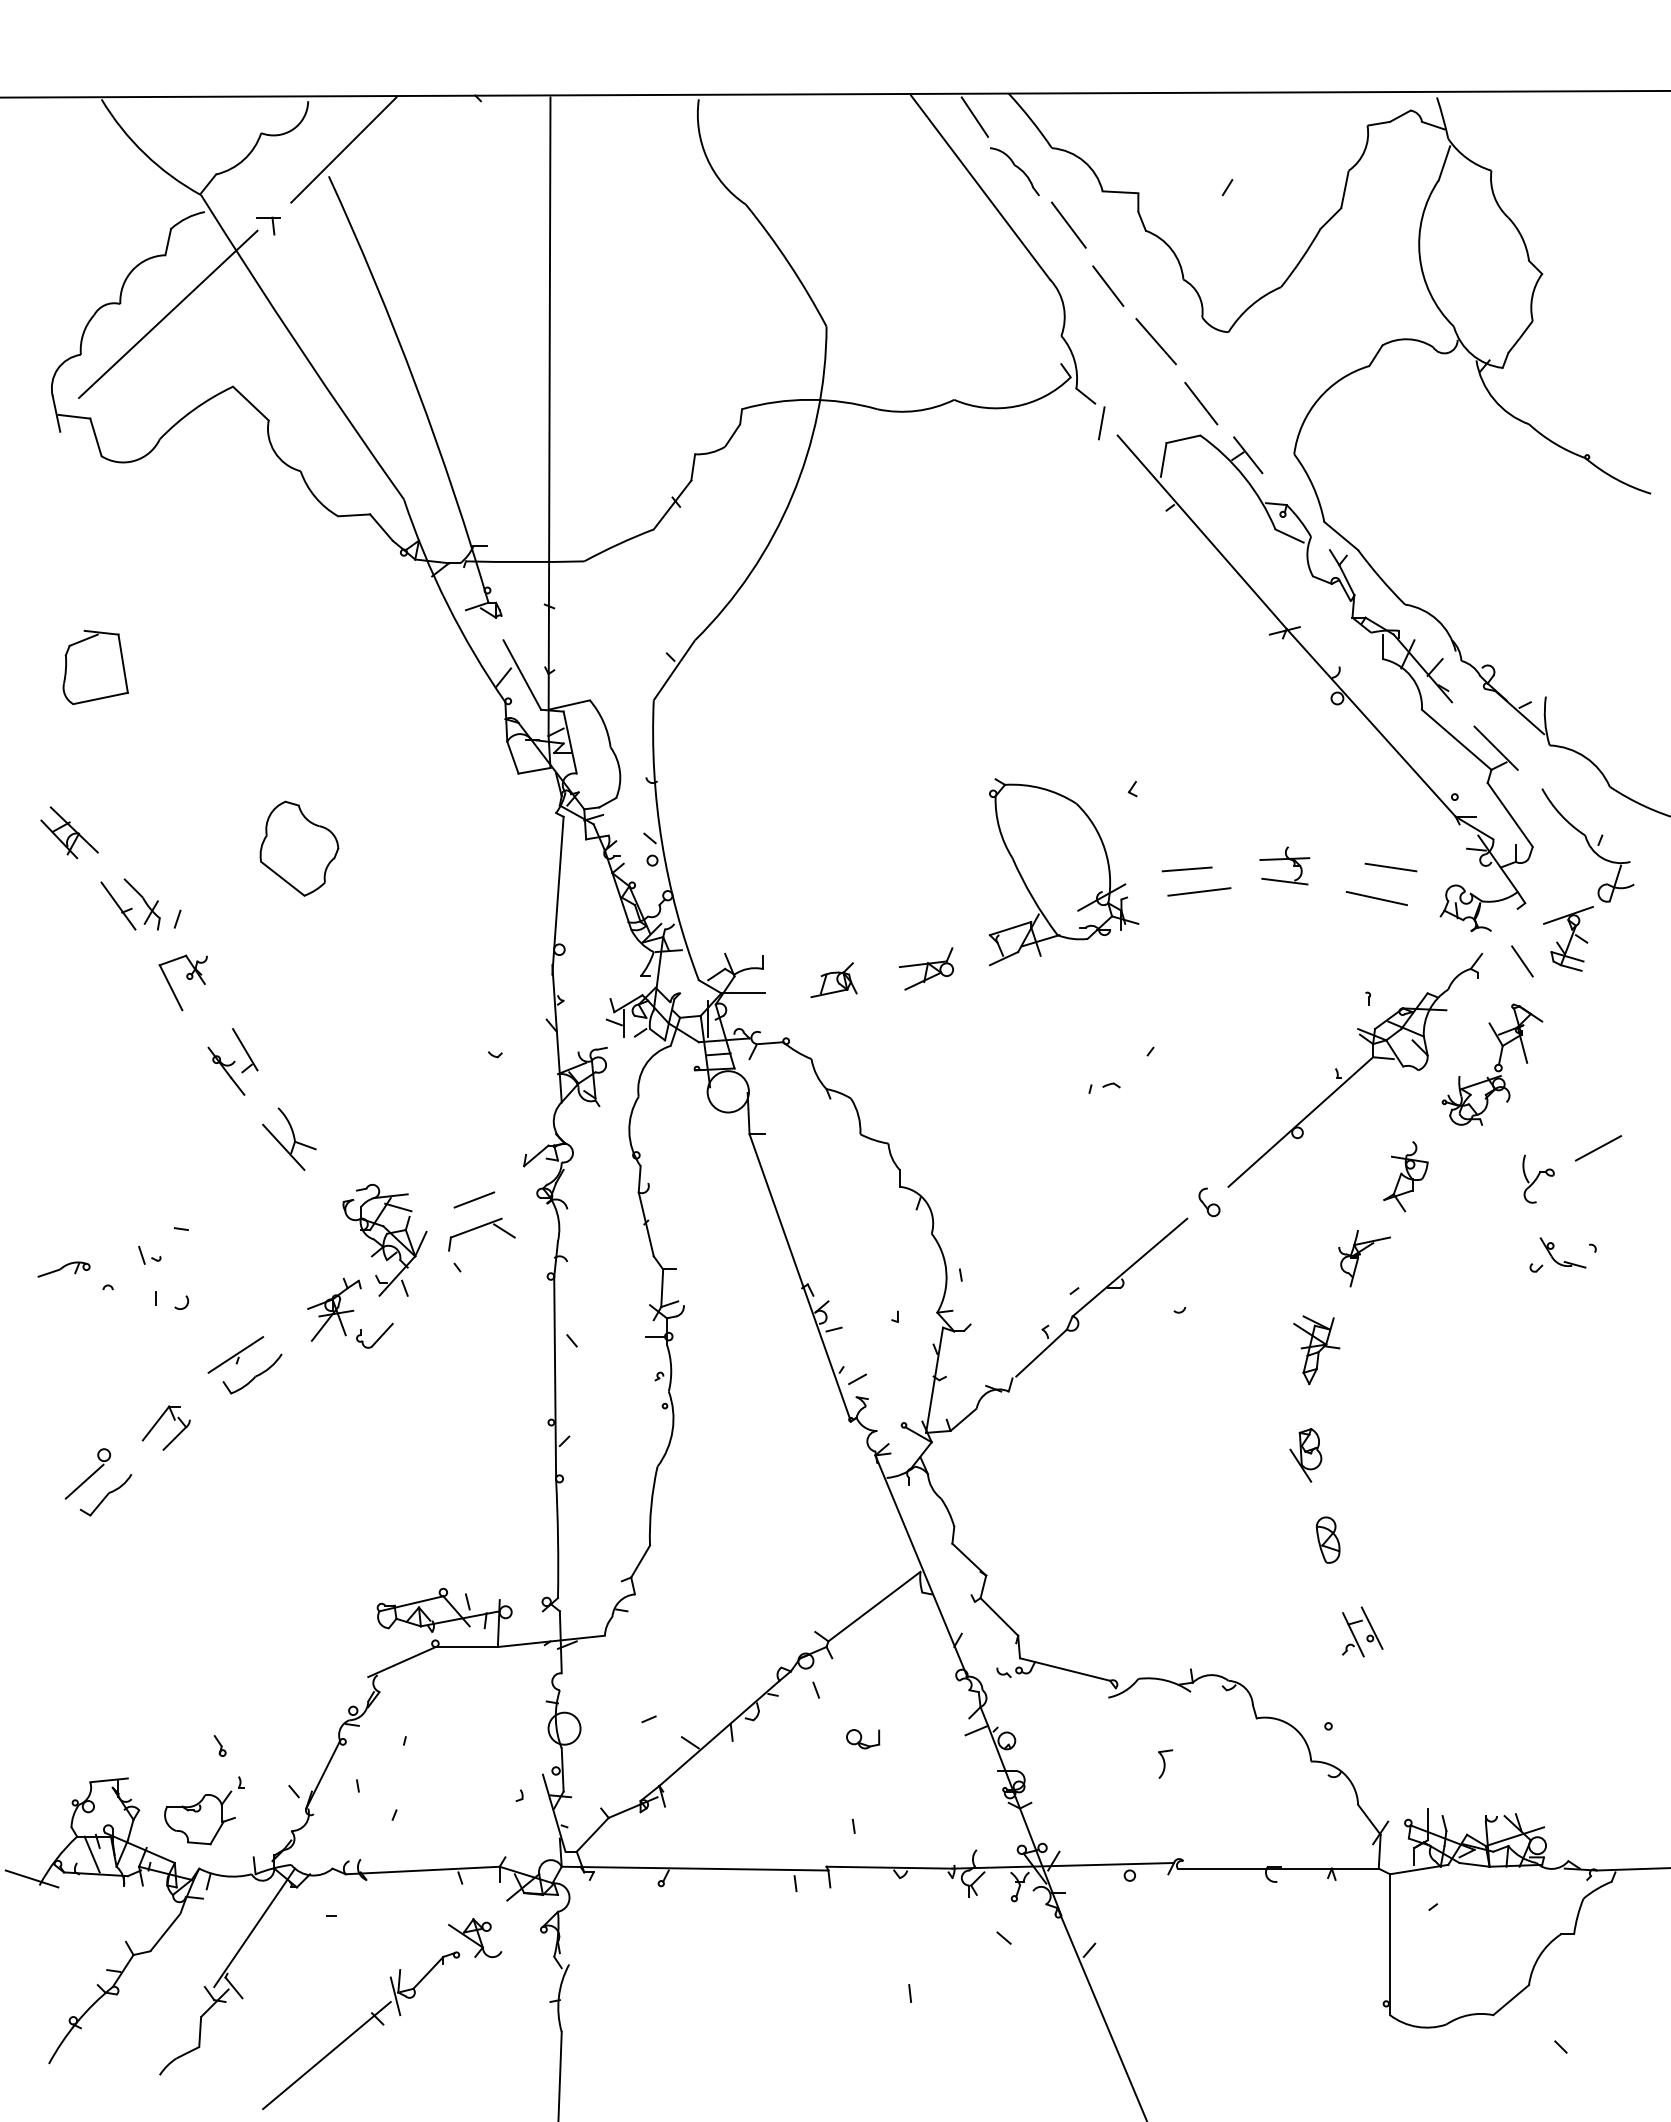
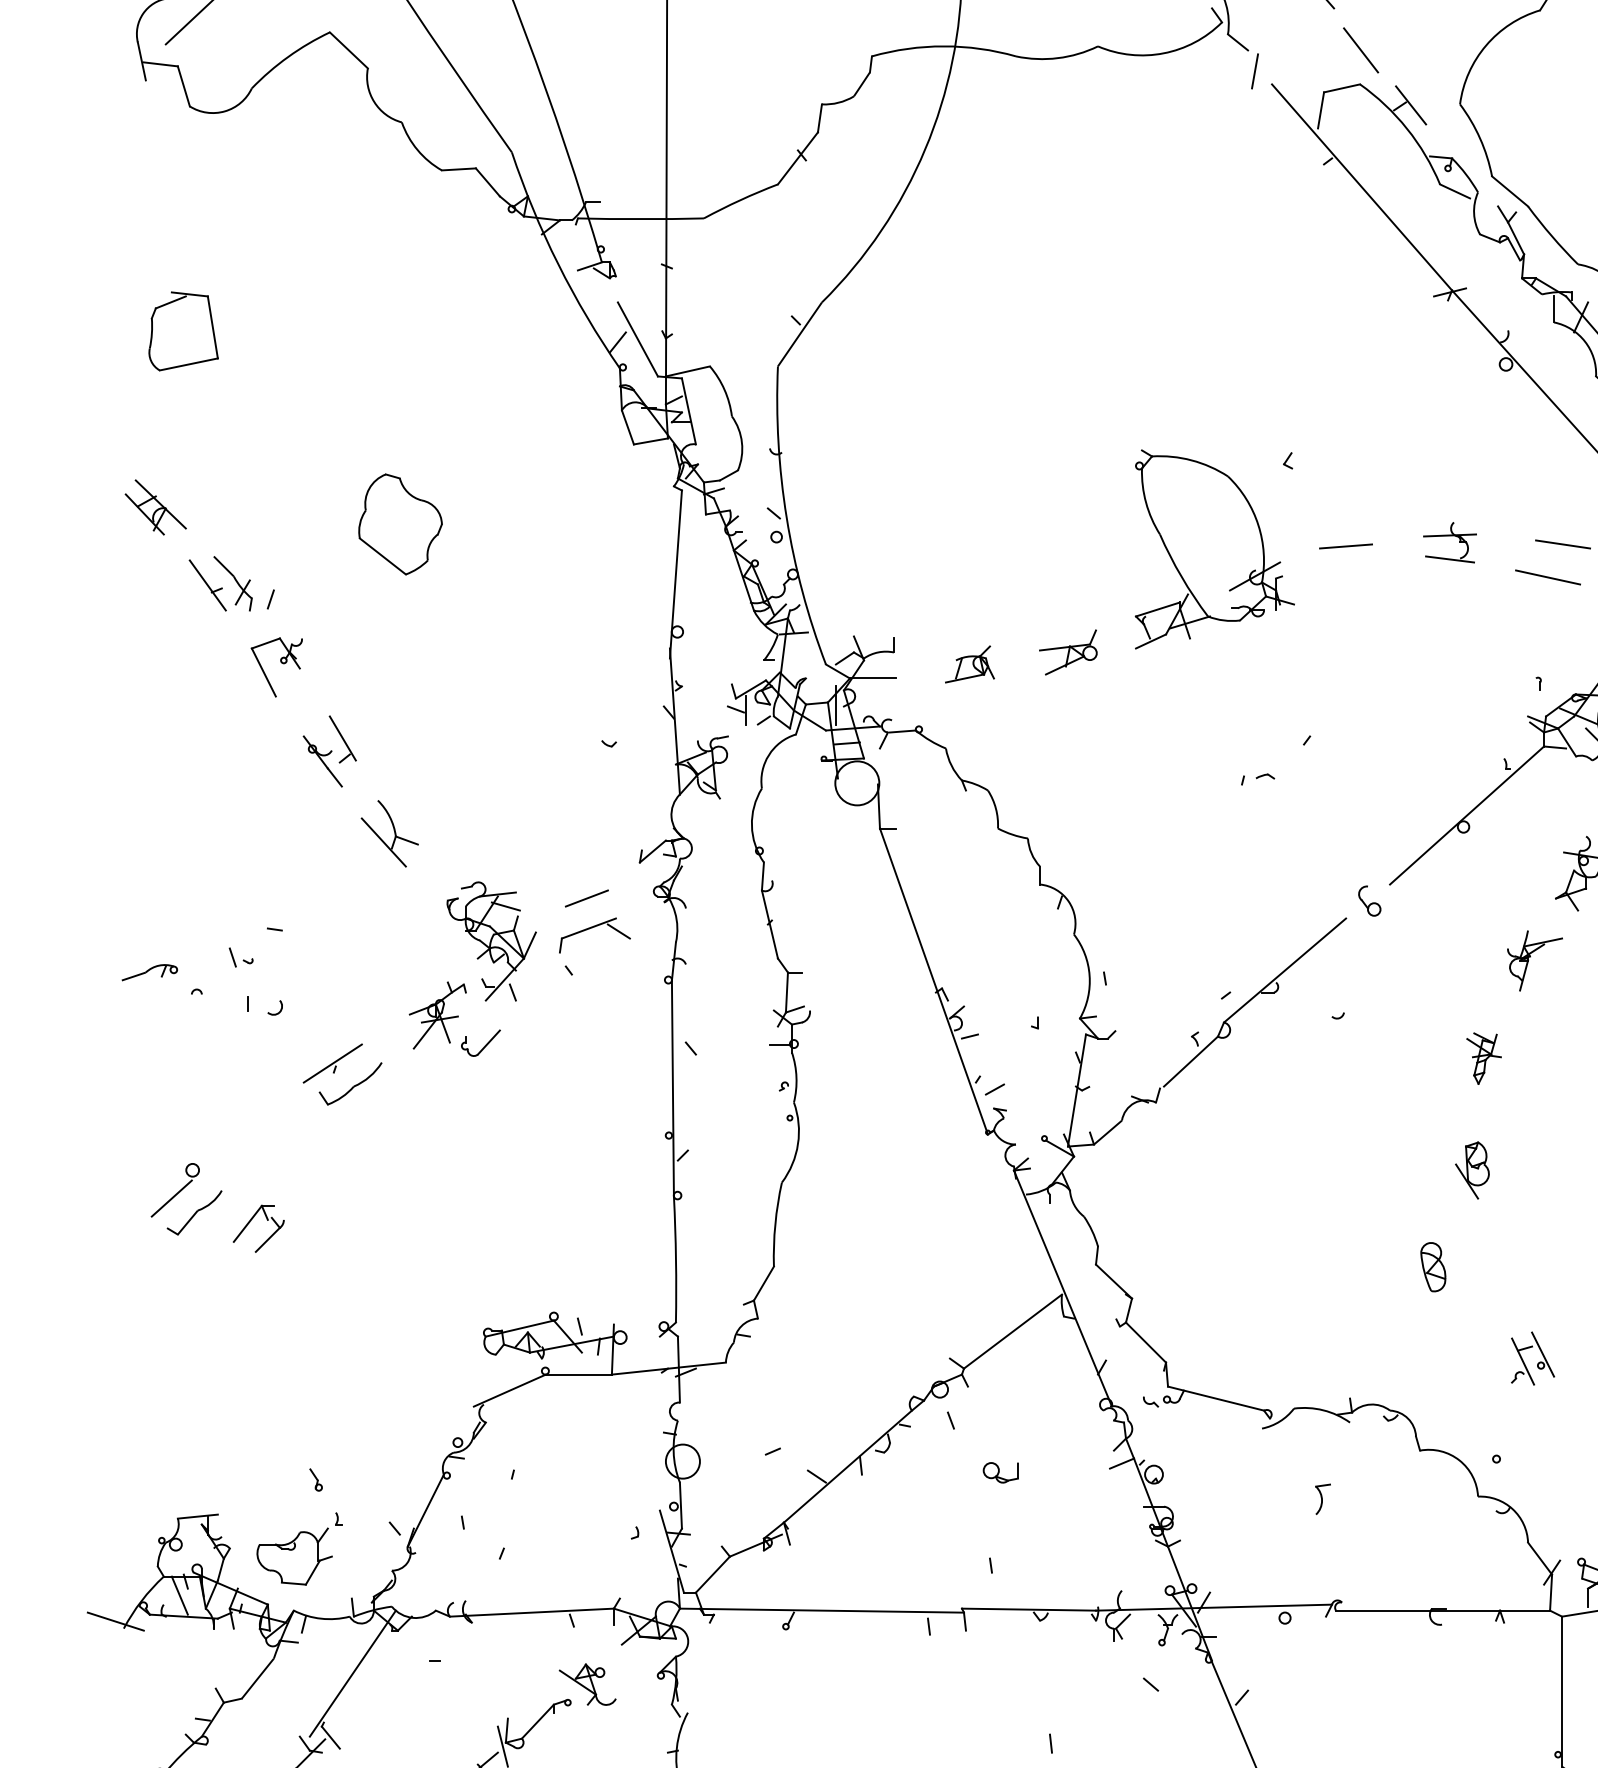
line: (1199, 891) -> (1359, 569), removed
part: (1316, 1350) -> (1483, 1058), size x0.7
part: (157, 1423) -> (249, 1223), moved
part: (1327, 1539) -> (1432, 1266), moved

